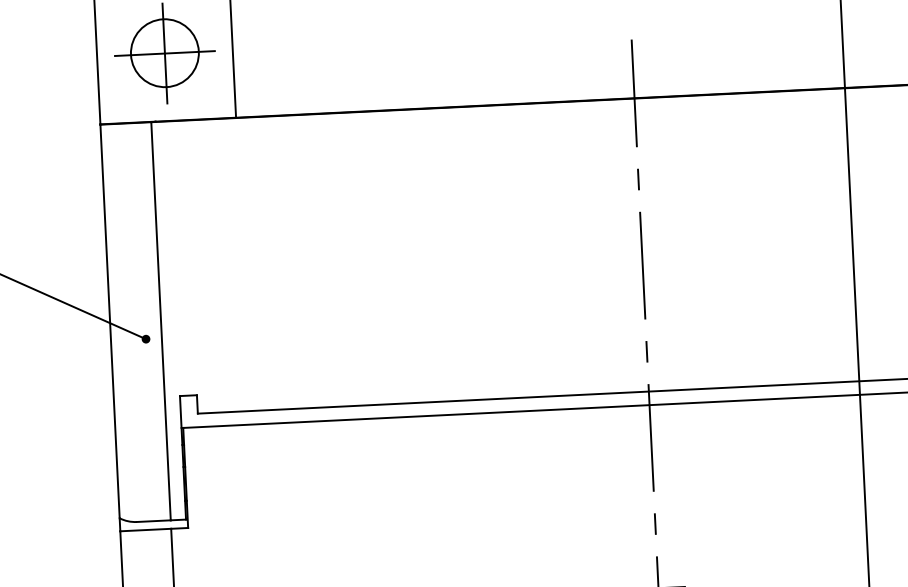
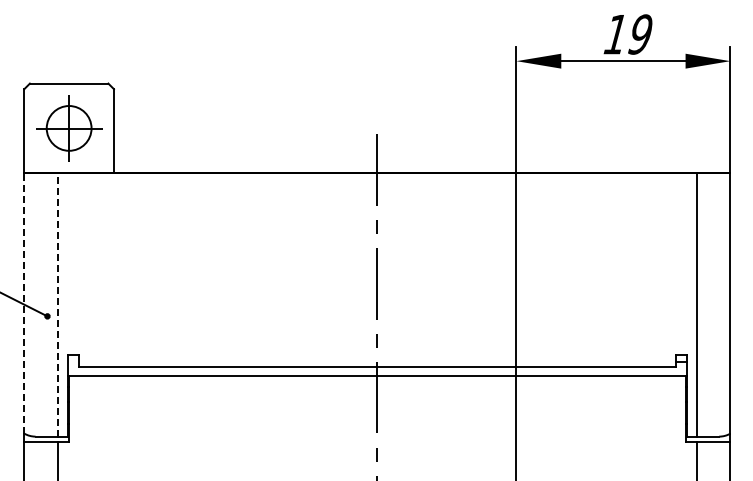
line: (110, 321) -> (24, 303), solid -> dashed
line: (160, 321) -> (57, 305), solid -> dashed

